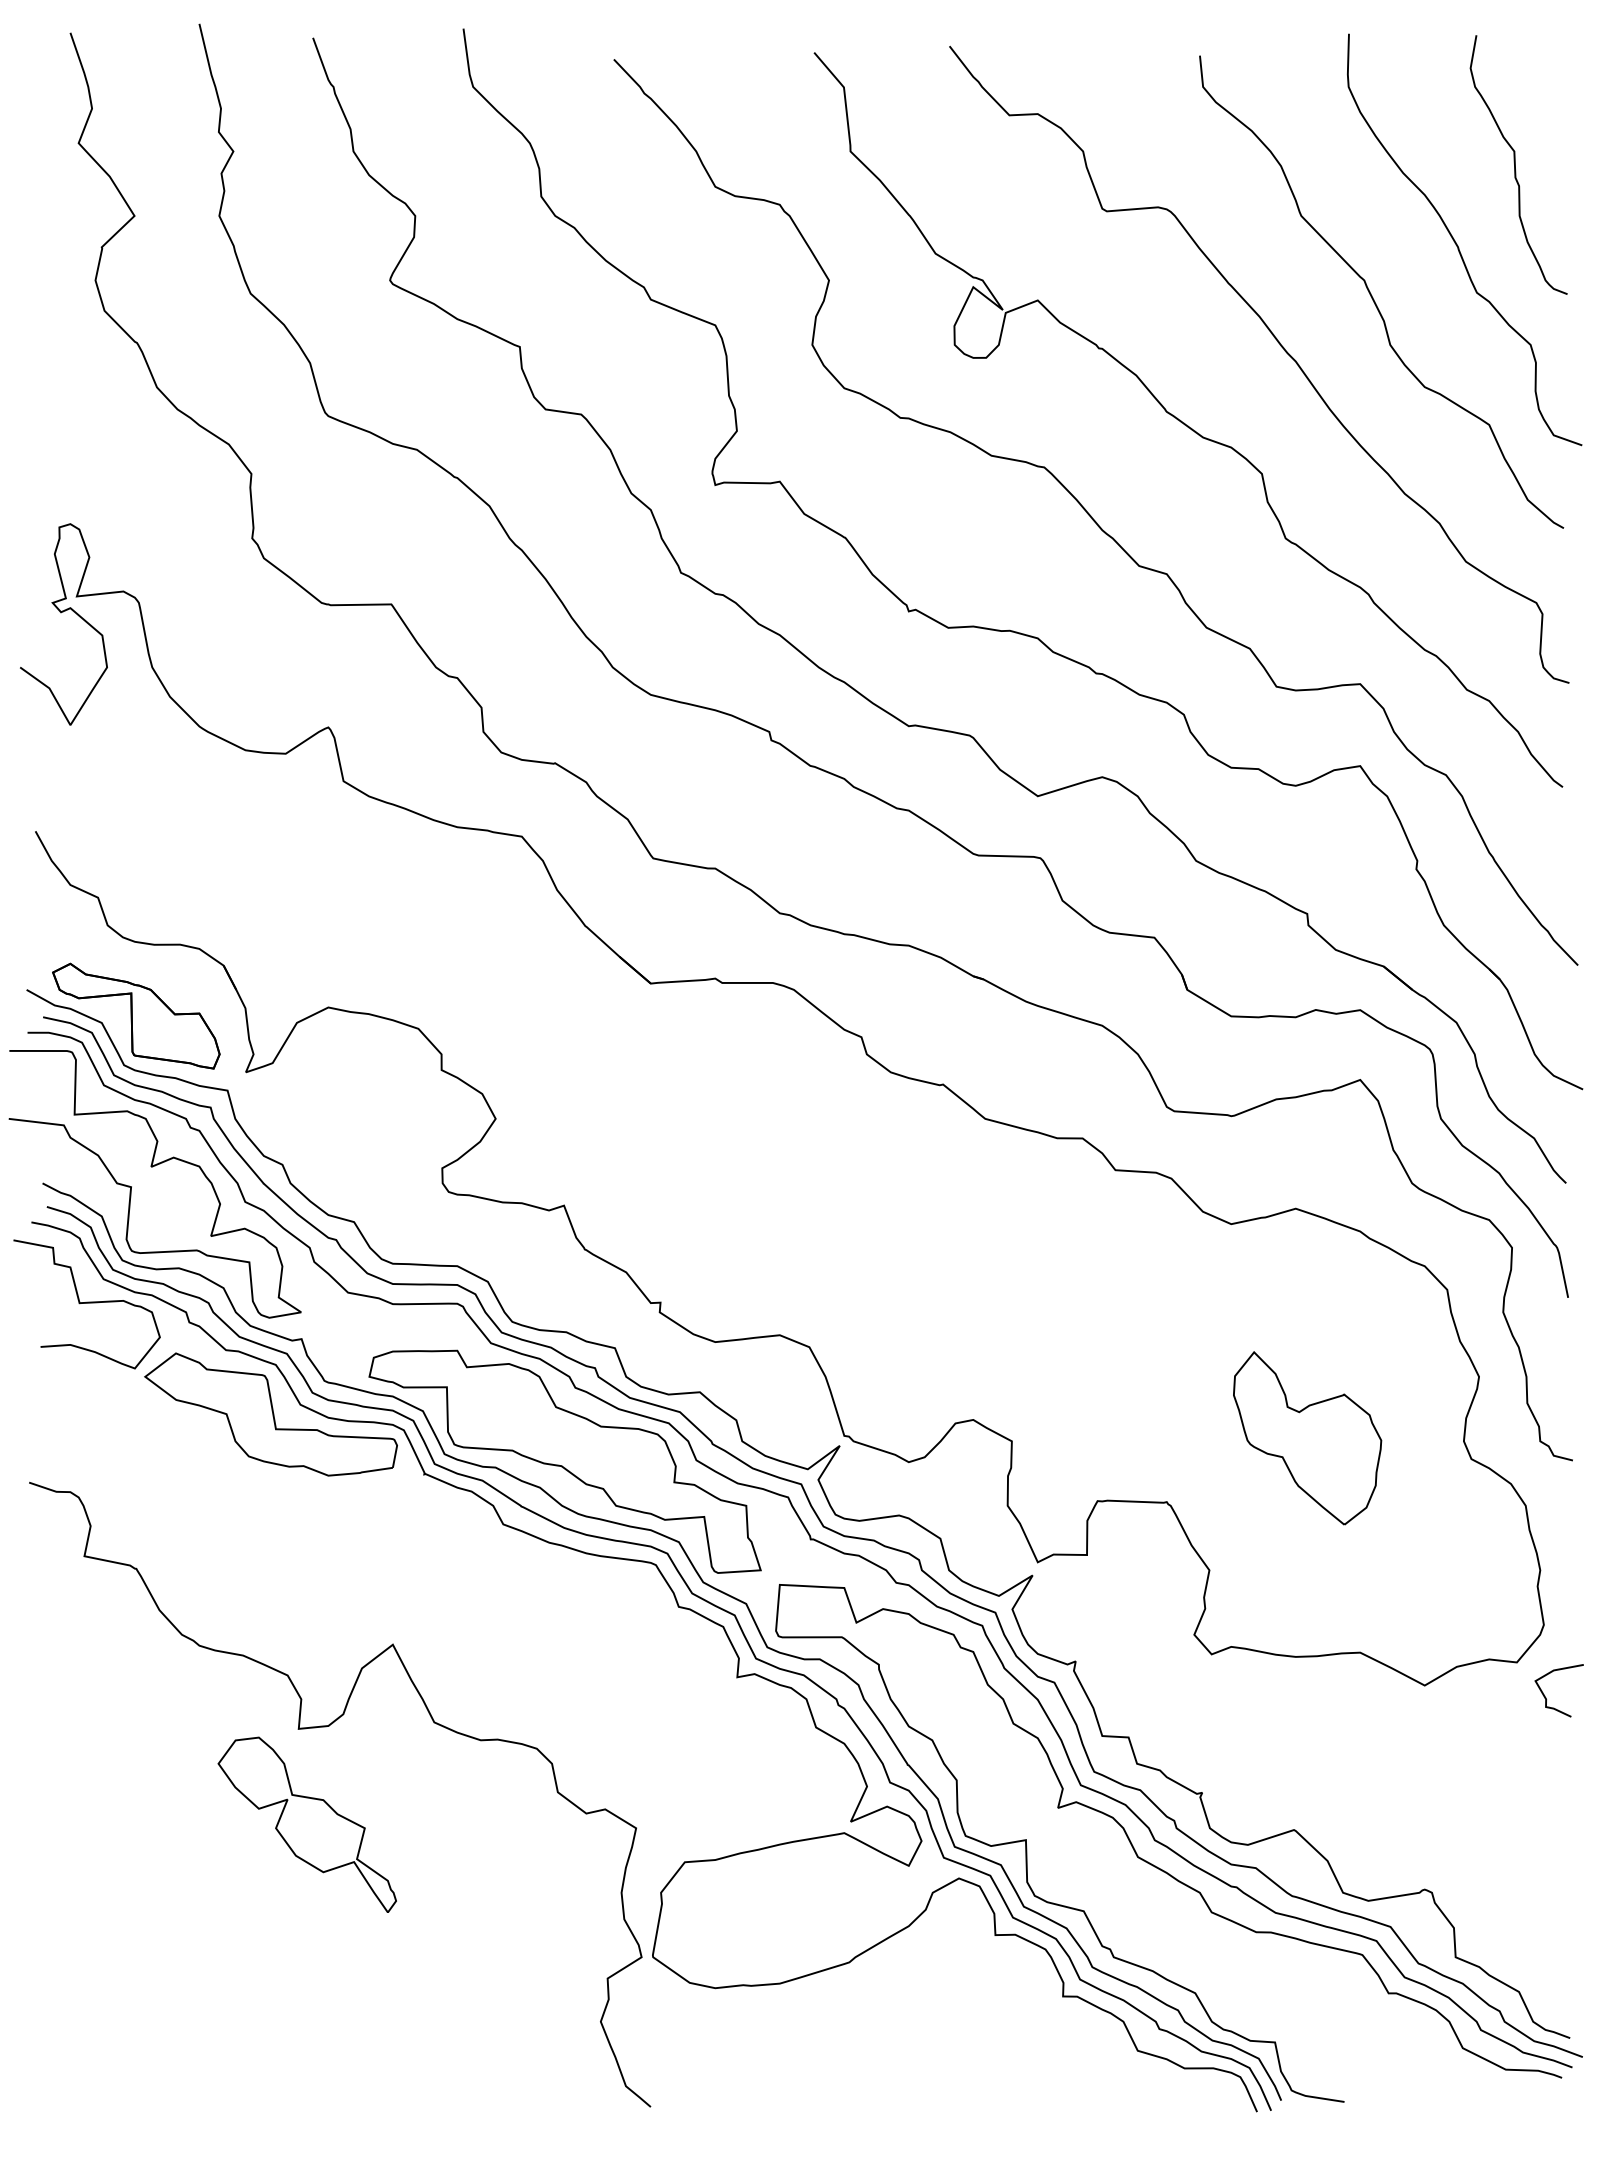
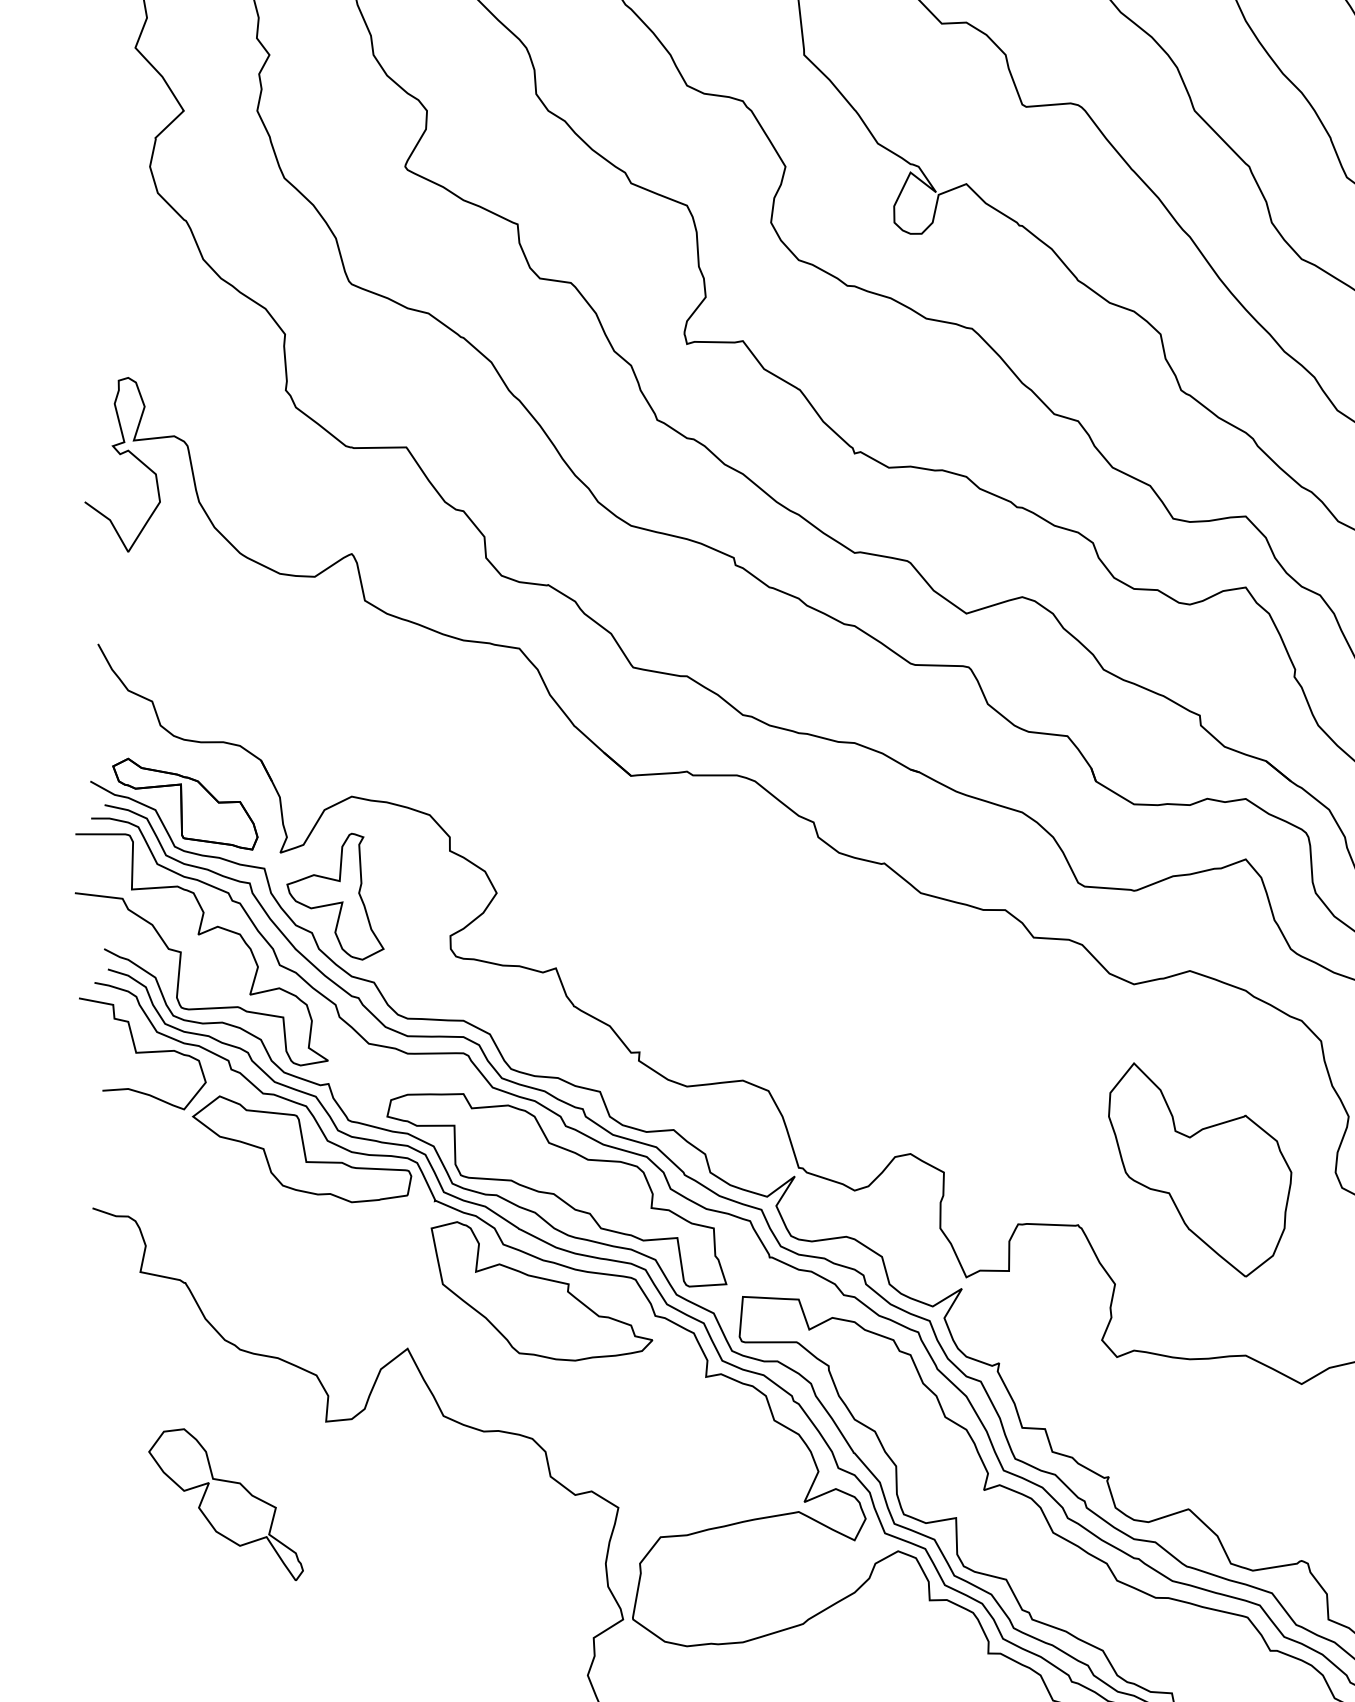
part: (309, 1122) -> (335, 896), added
part: (1307, 1438) -> (1200, 1170), size x1.43
part: (547, 1578) -> (541, 1291), added
part: (306, 1824) -> (225, 1504), moved

